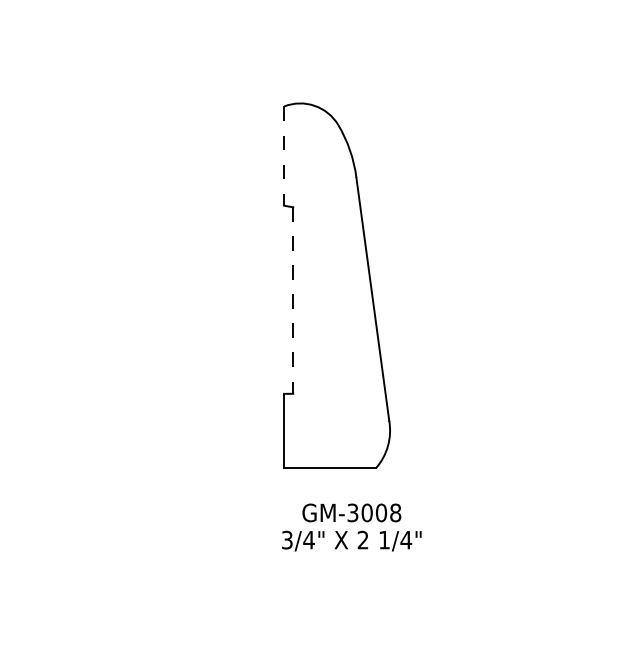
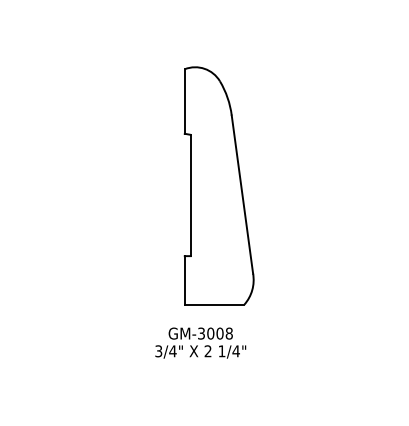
line: (283, 157) -> (184, 102), dashed -> solid
line: (292, 300) -> (190, 195), dashed -> solid
text: (351, 526) -> (200, 342), moved

